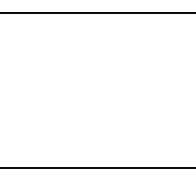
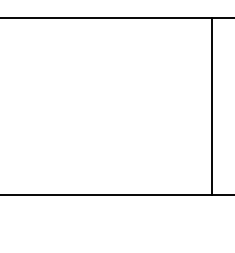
line: (175, 90) -> (211, 106), added

